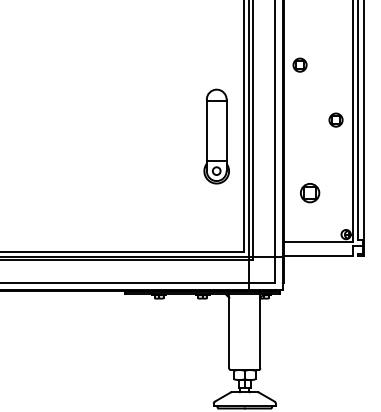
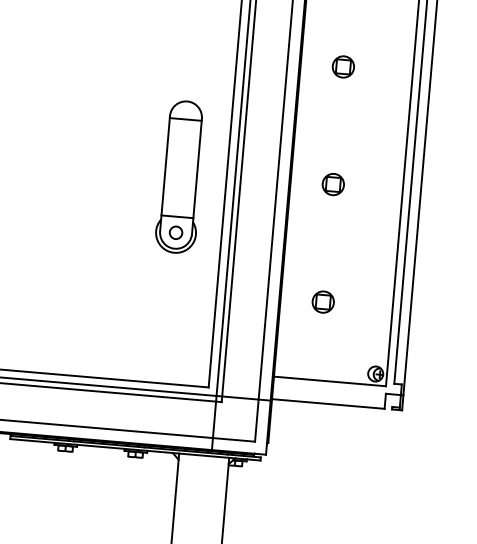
circle: (299, 64) -> (342, 65), moved
circle: (335, 119) -> (332, 183), moved
part: (216, 136) -> (180, 176), moved
circle: (309, 192) -> (322, 301), size x0.71

